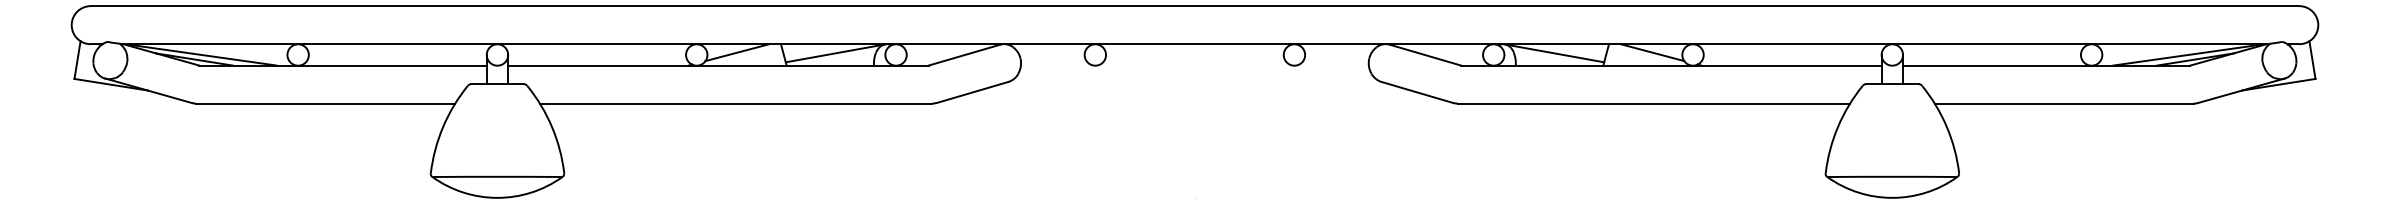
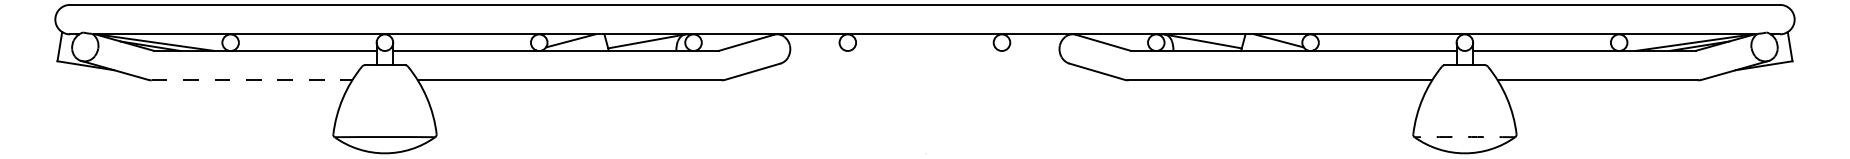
line: (326, 103) -> (252, 80), solid -> dashed
arc: (1892, 176) -> (1465, 136), solid -> dashed

